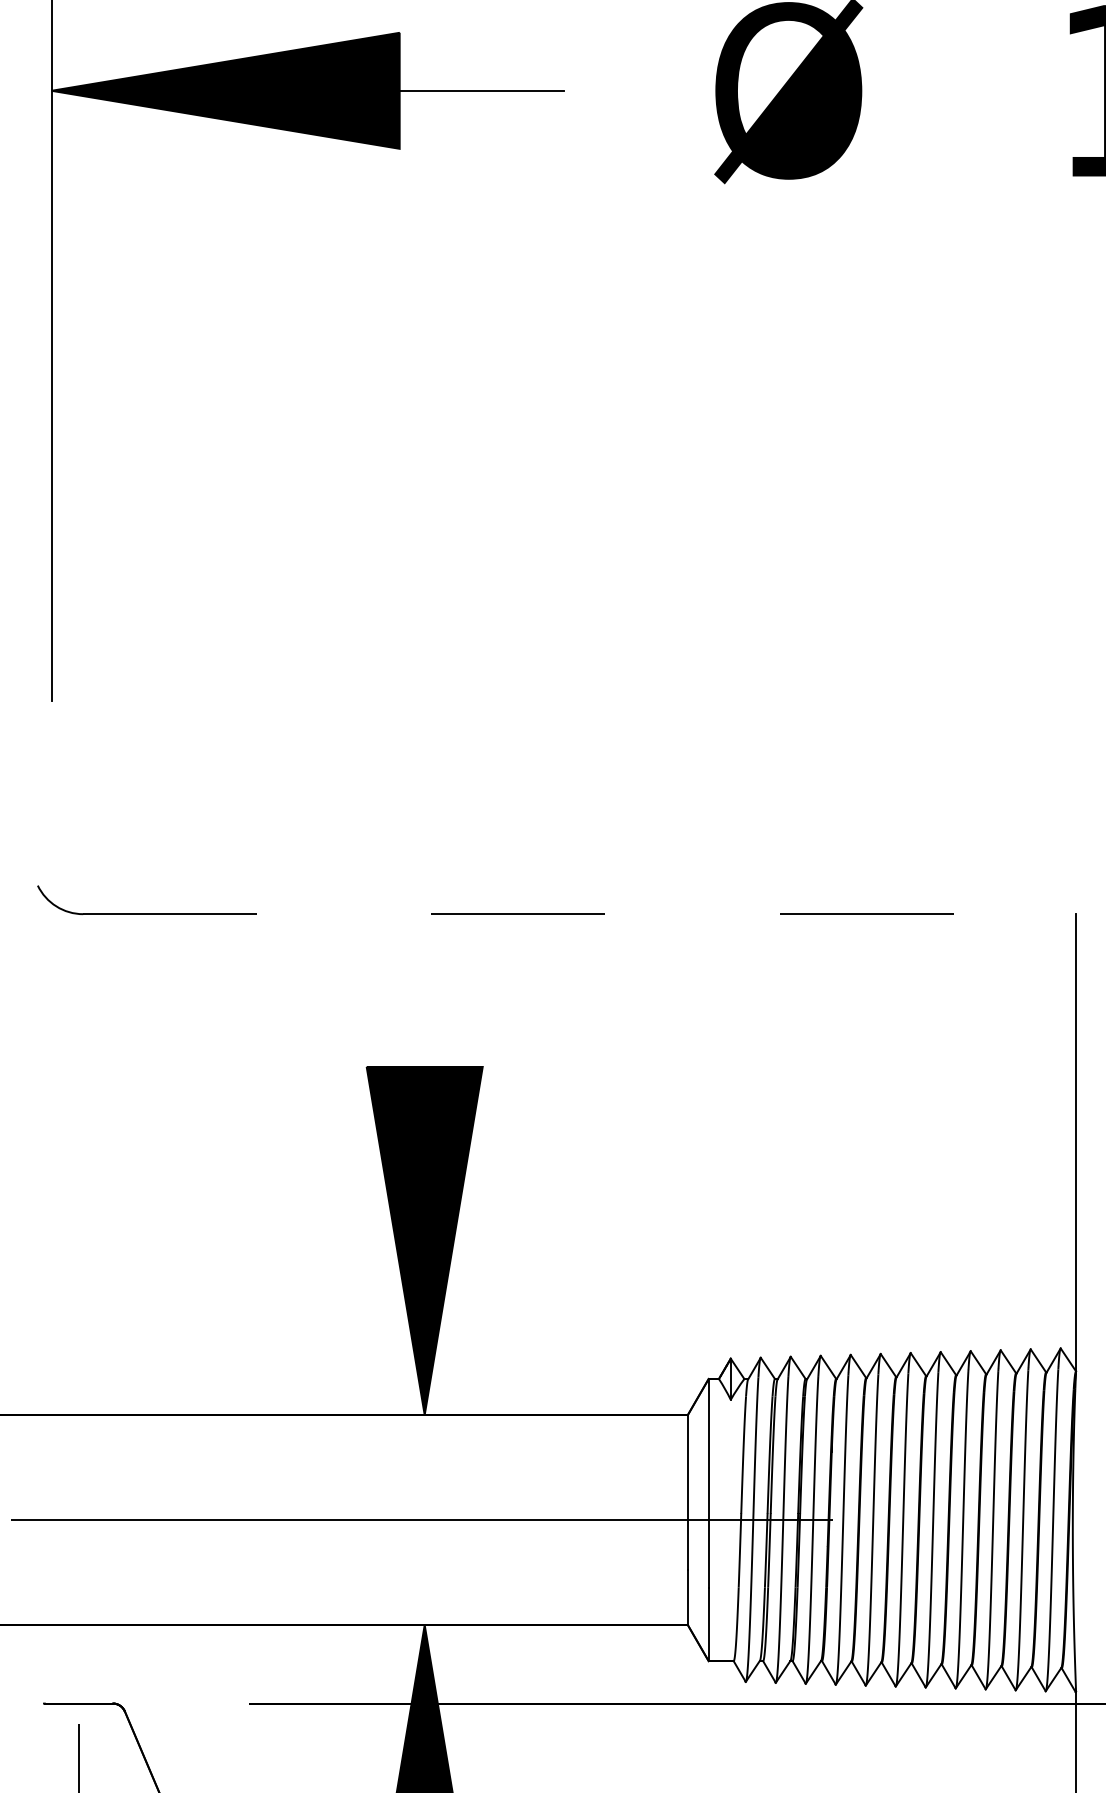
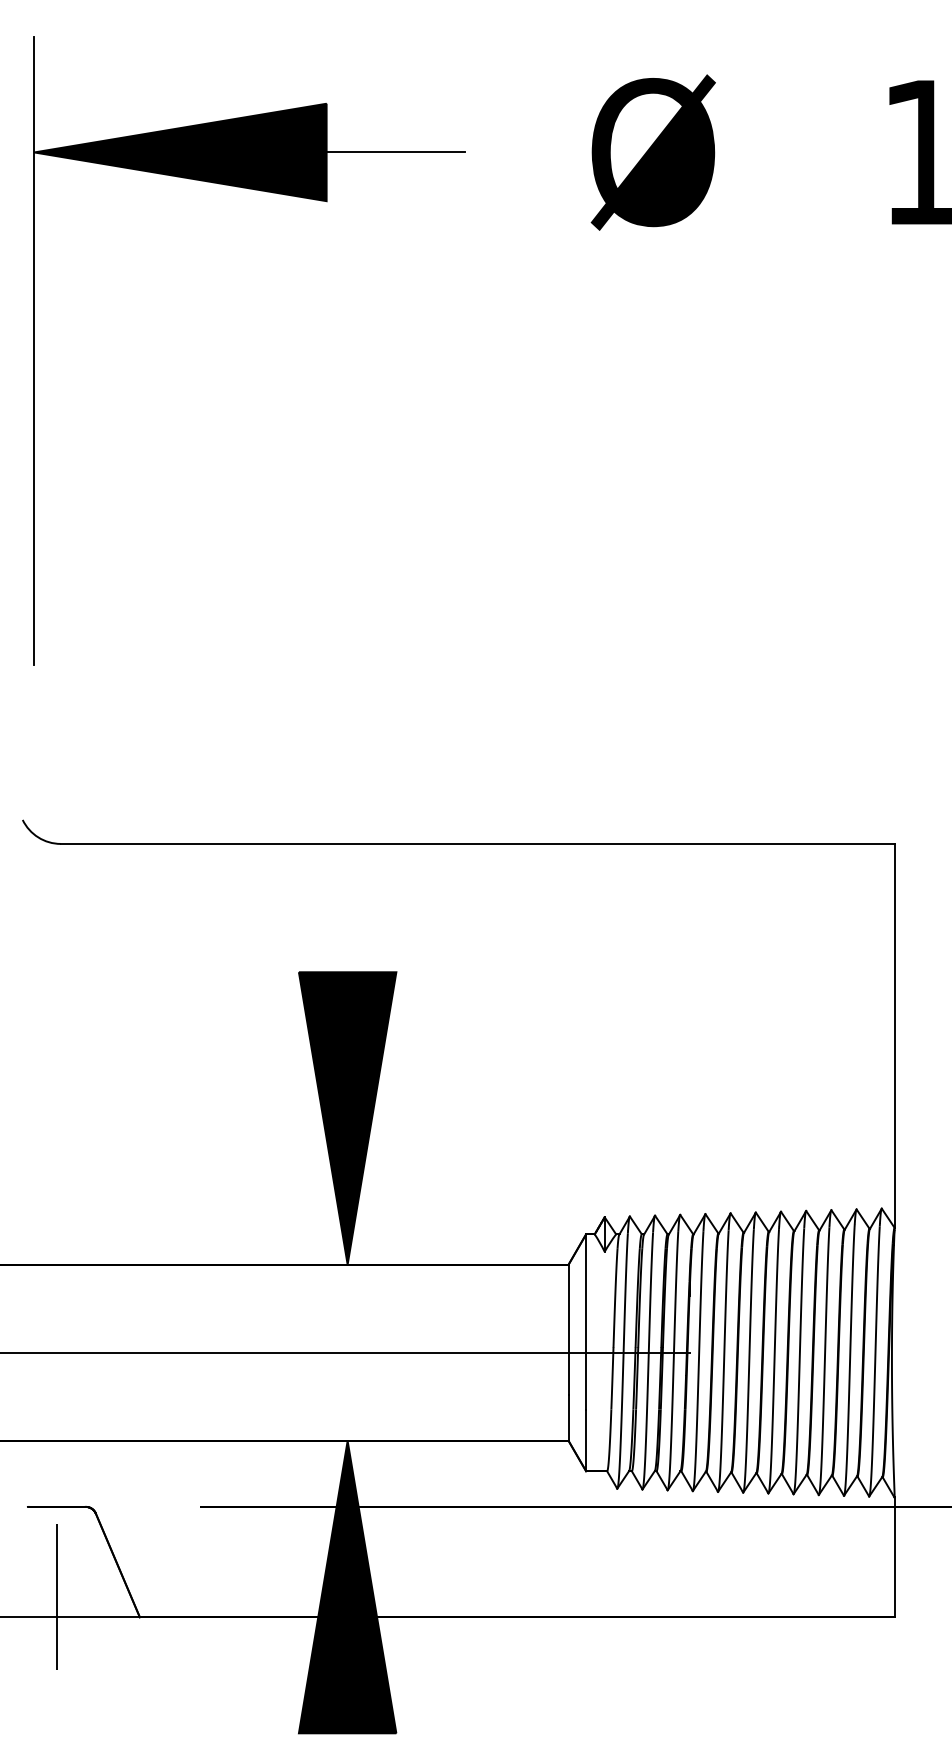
line: (579, 913) -> (477, 843), dashed -> solid

